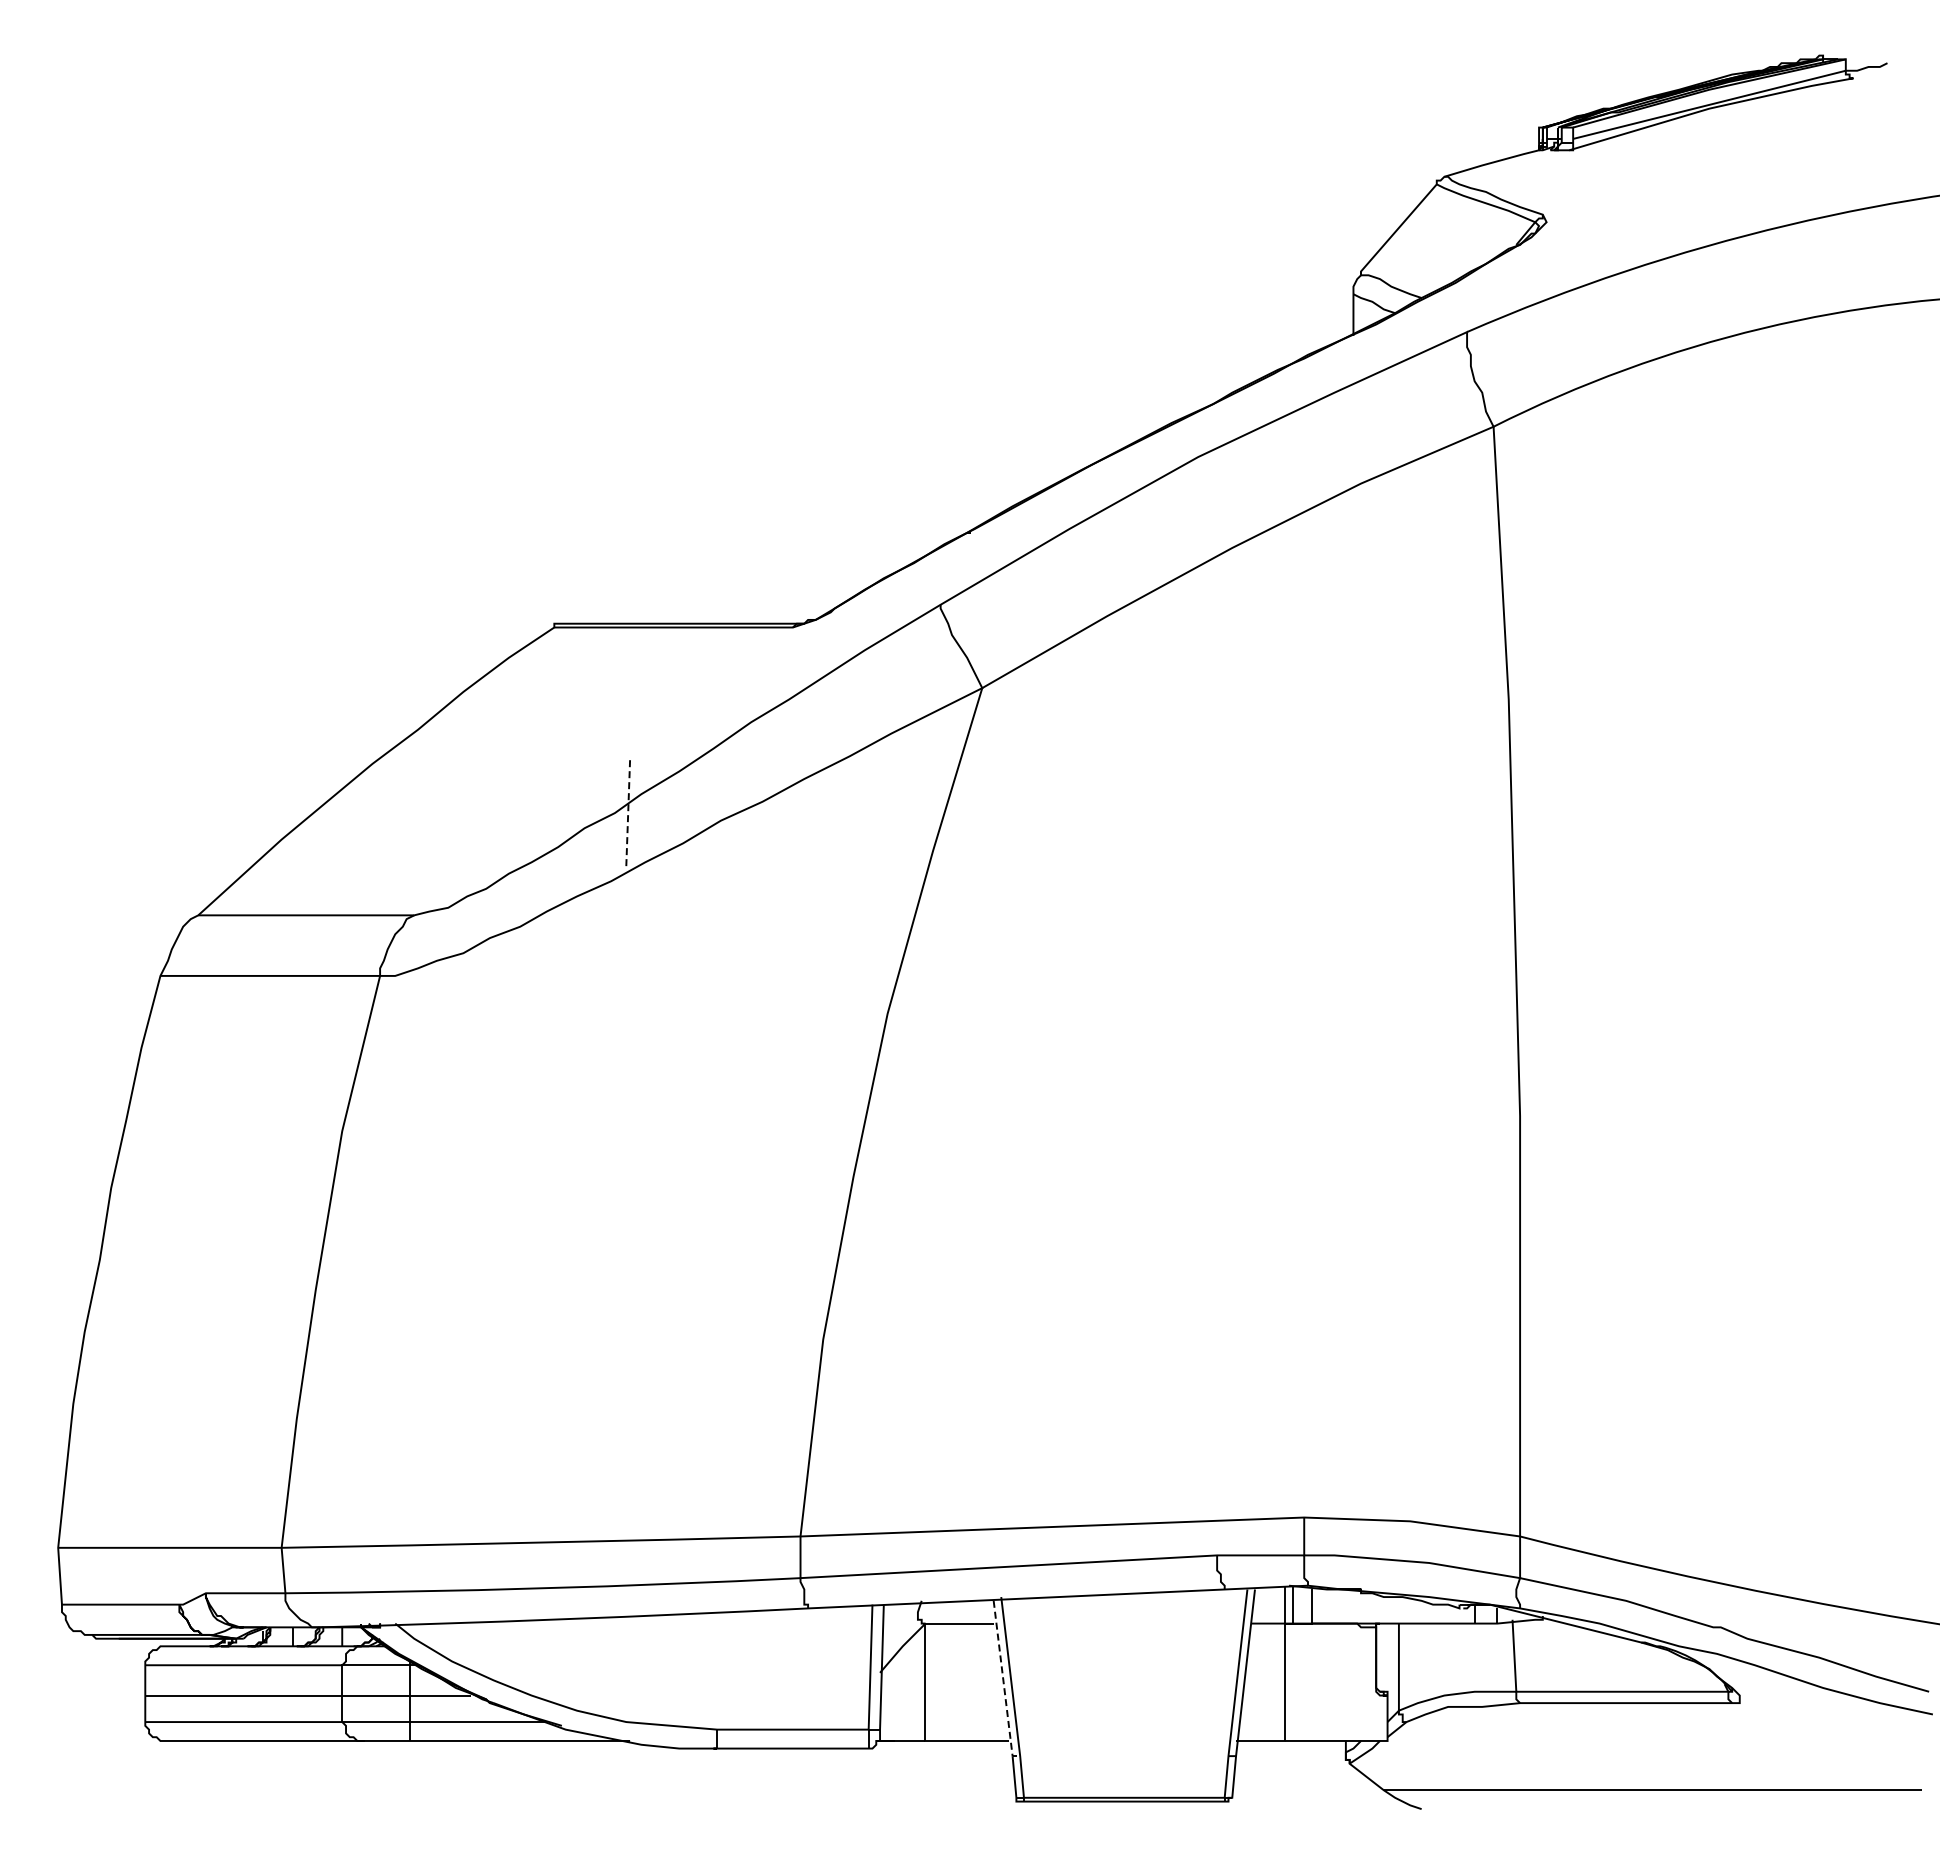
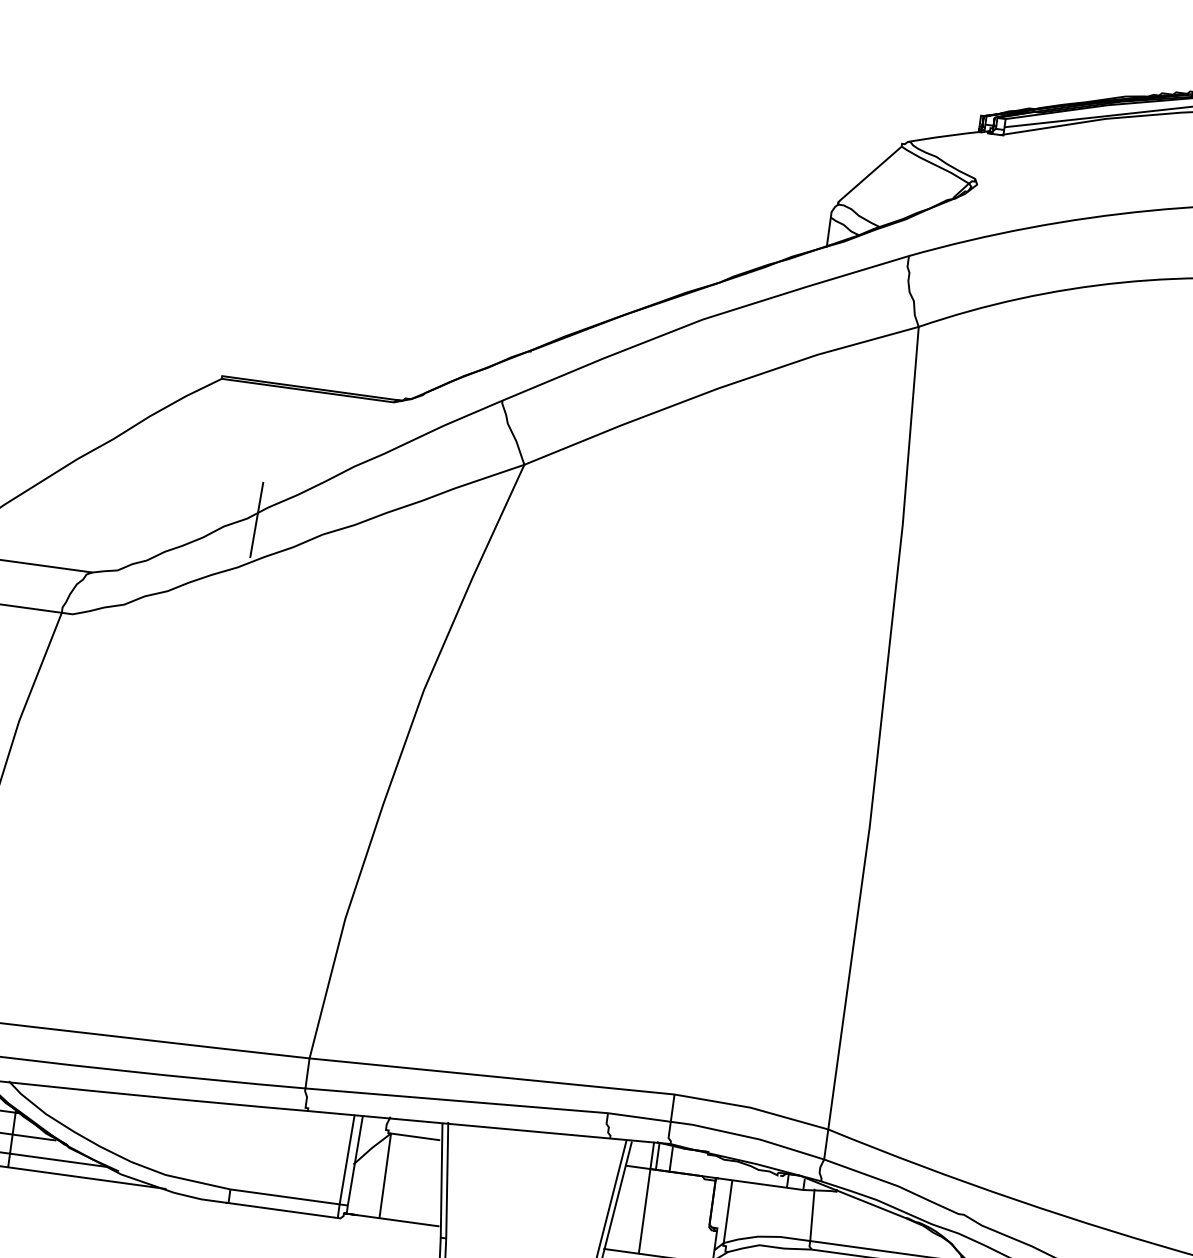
line: (628, 812) -> (257, 519), dashed -> solid
line: (1003, 1683) -> (441, 1184), dashed -> solid

